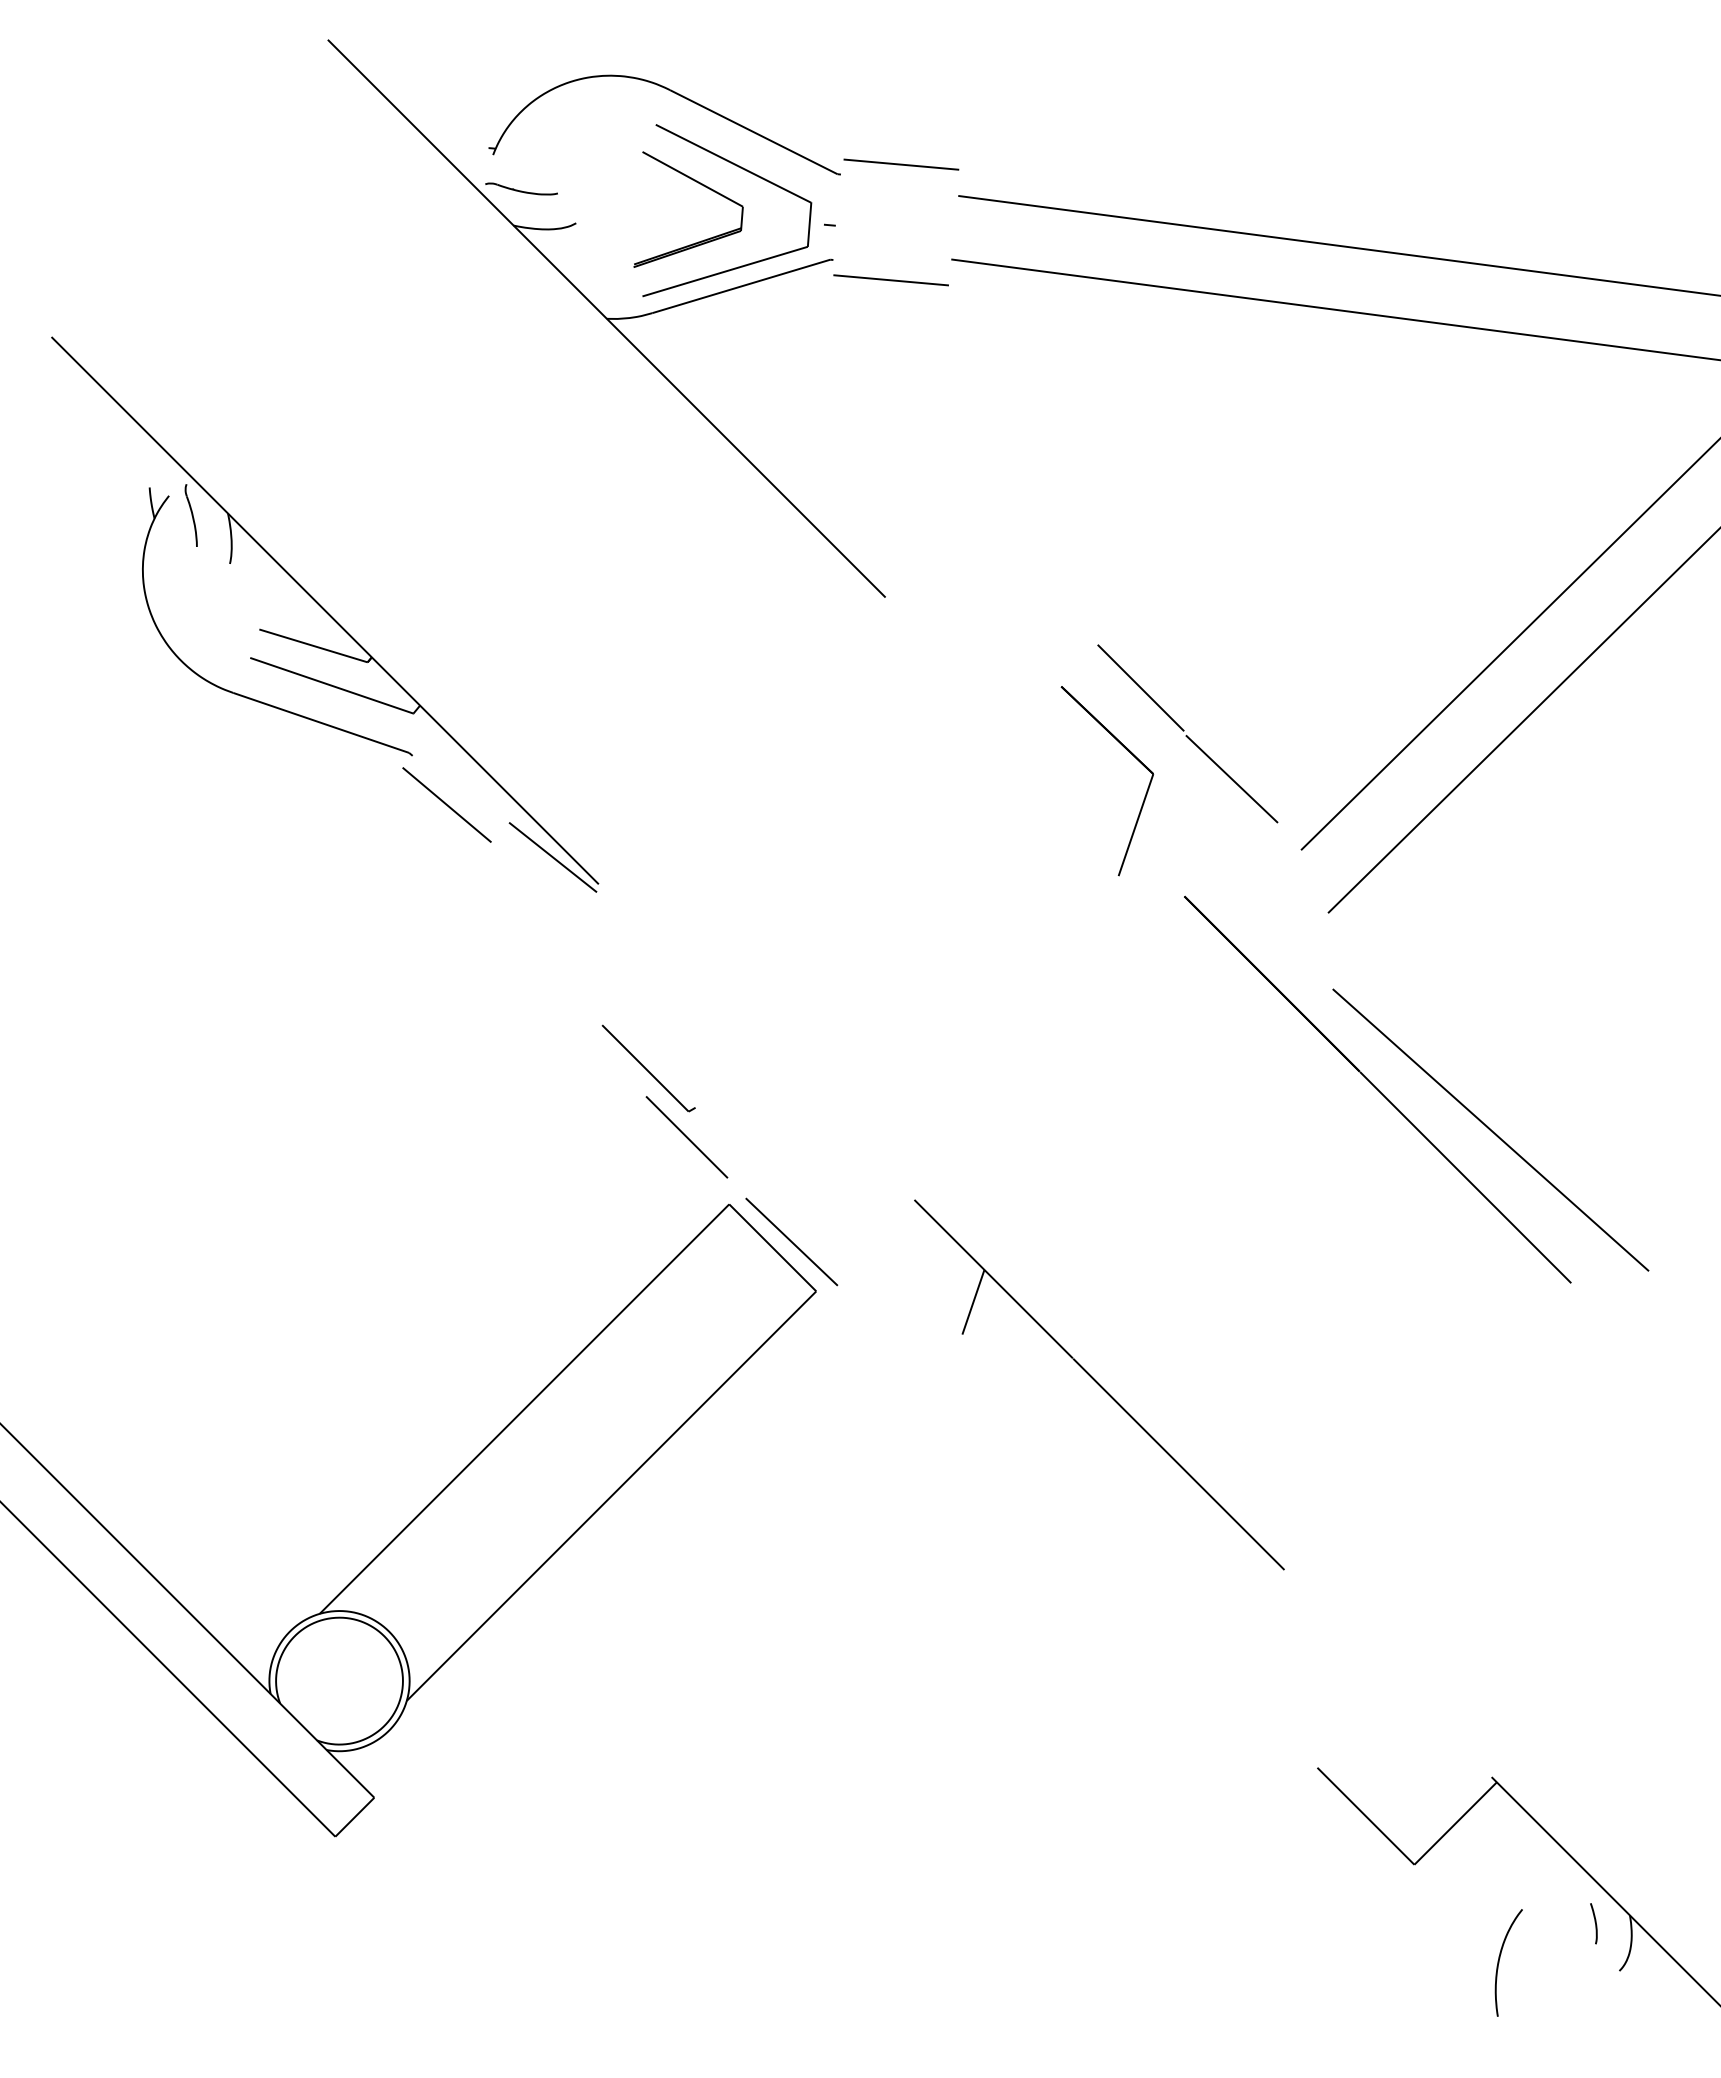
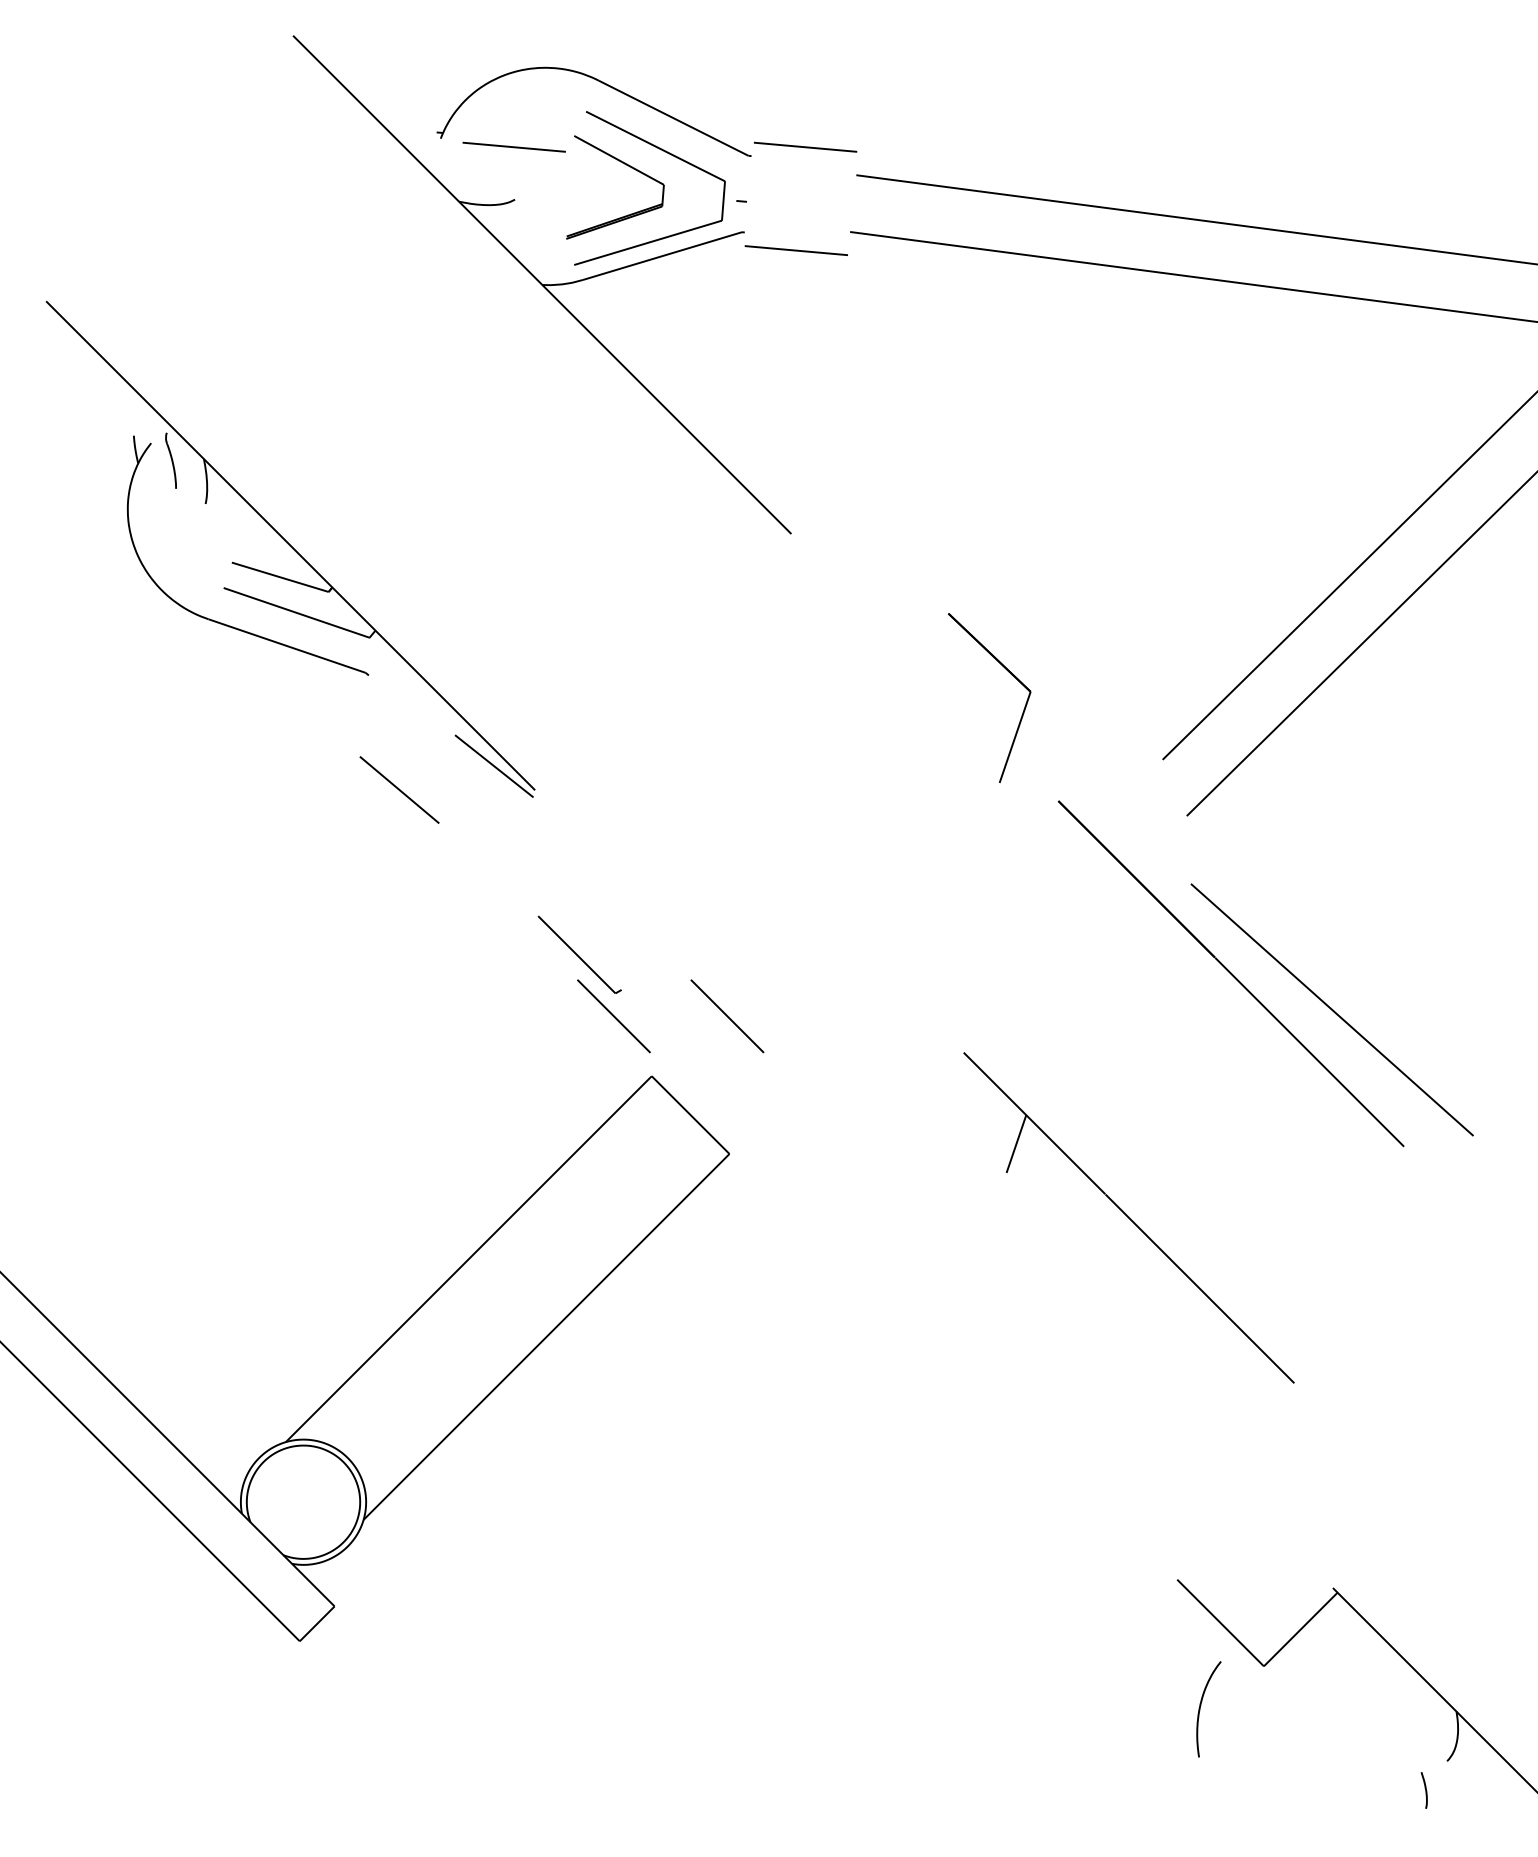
line: (575, 164) -> (514, 147), added
part: (521, 188) -> (466, 168), removed
part: (1187, 733) -> (1061, 655), removed
line: (446, 804) -> (399, 789), moved
line: (813, 1137) -> (727, 1016), added
line: (791, 1241) -> (707, 1109), removed
part: (1099, 1384) -> (1129, 1217), moved
curve: (1594, 1922) -> (1424, 1789), moved
curve: (1500, 1958) -> (1201, 1705), moved

